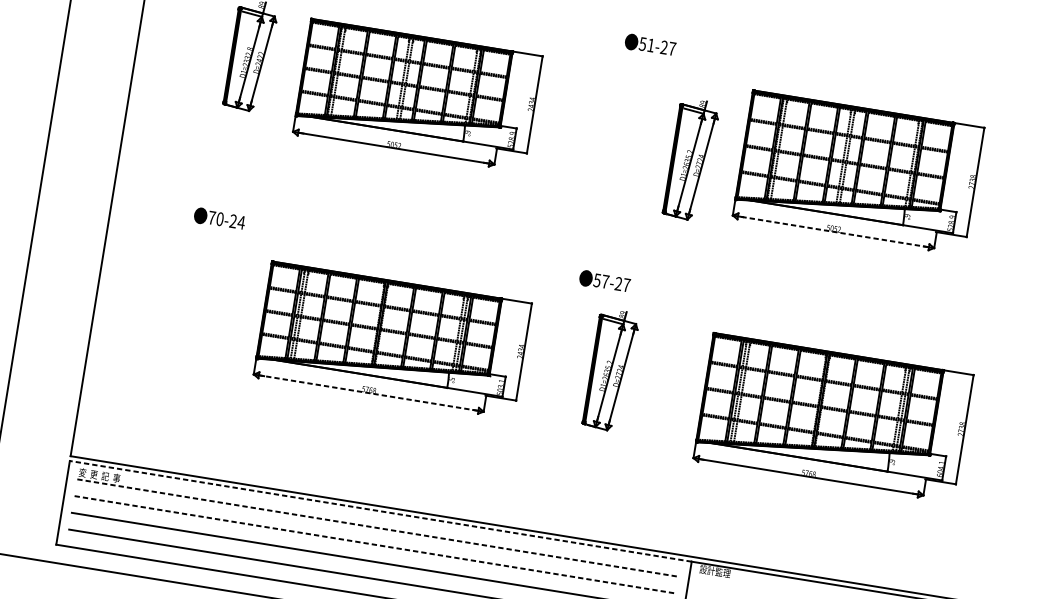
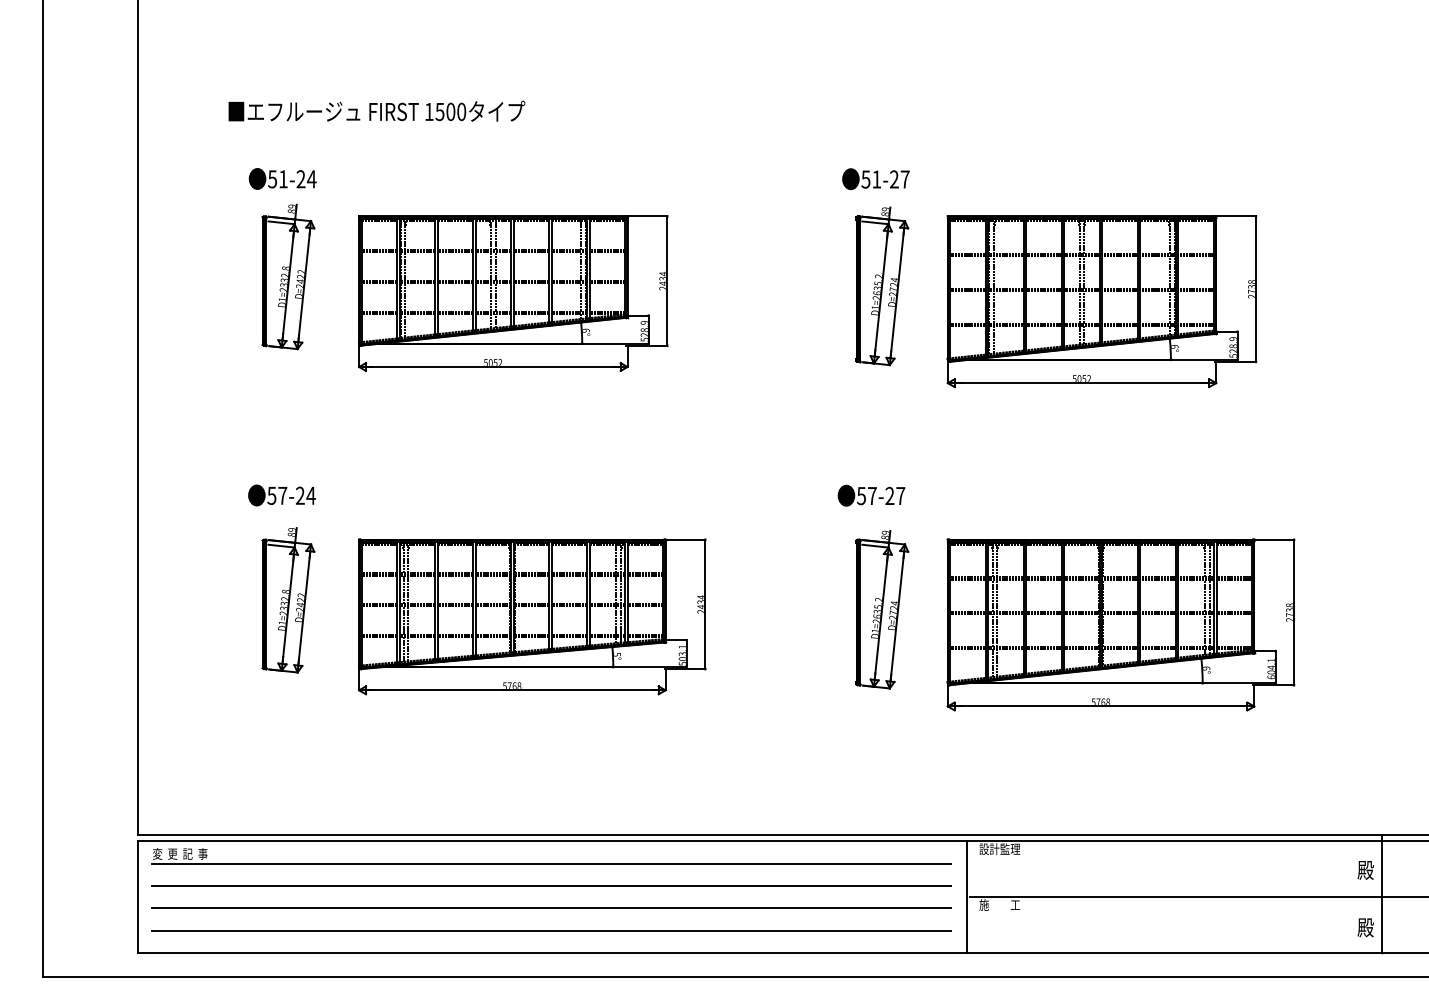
text: (650, 45) -> (875, 179), moved
part: (691, 159) -> (882, 286), moved
text: (216, 218) -> (277, 495), 70-24 -> 57-24
line: (833, 232) -> (1081, 383), dashed -> solid
text: (604, 281) -> (871, 495), moved
part: (211, 298) -> (288, 600), added
part: (611, 370) -> (882, 609), moved
line: (368, 393) -> (511, 690), dashed -> solid
line: (380, 511) -> (552, 841), dashed -> solid
line: (377, 527) -> (551, 863), dashed -> solid
line: (374, 545) -> (551, 886), dashed -> solid

